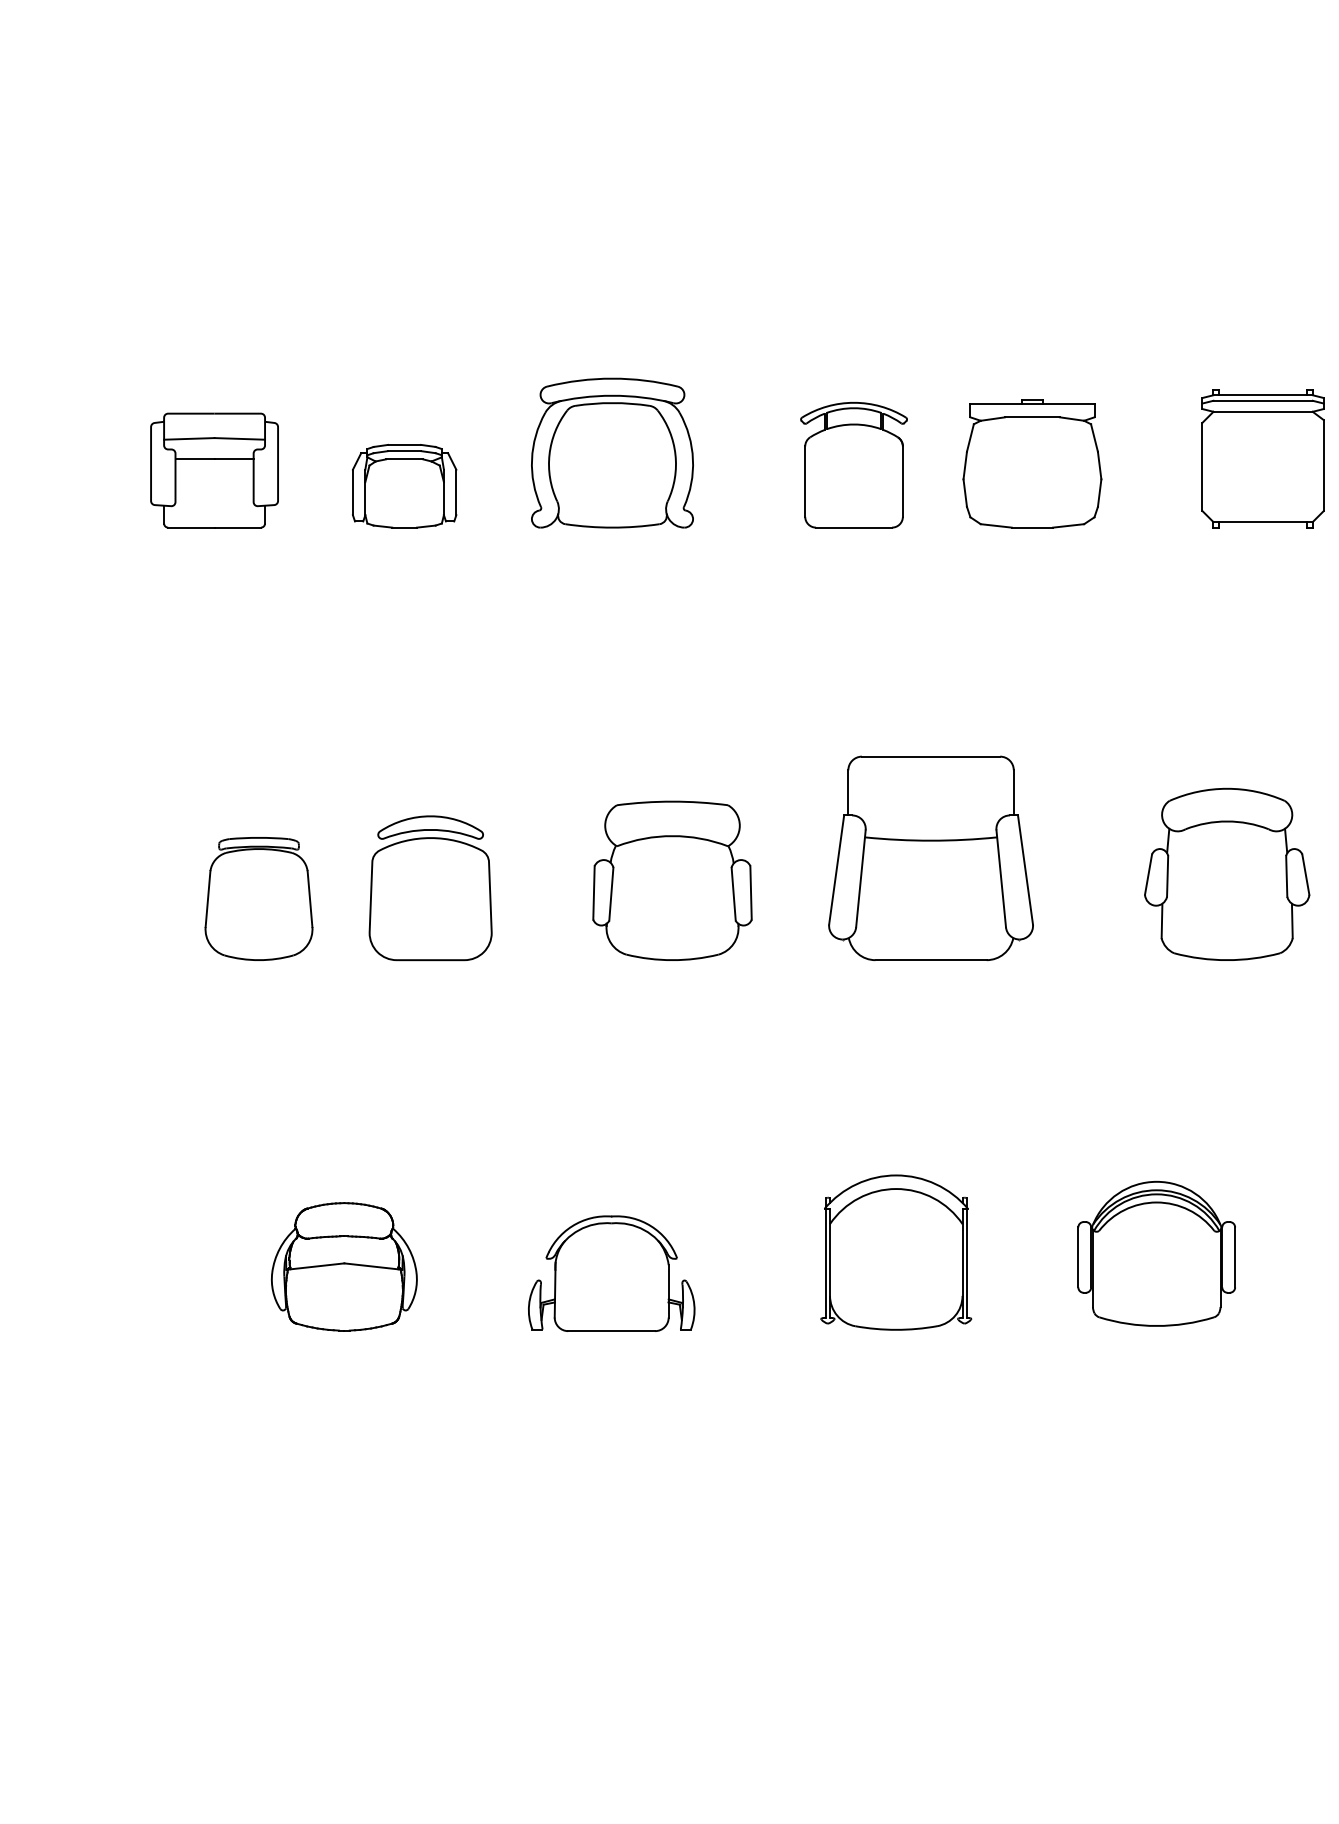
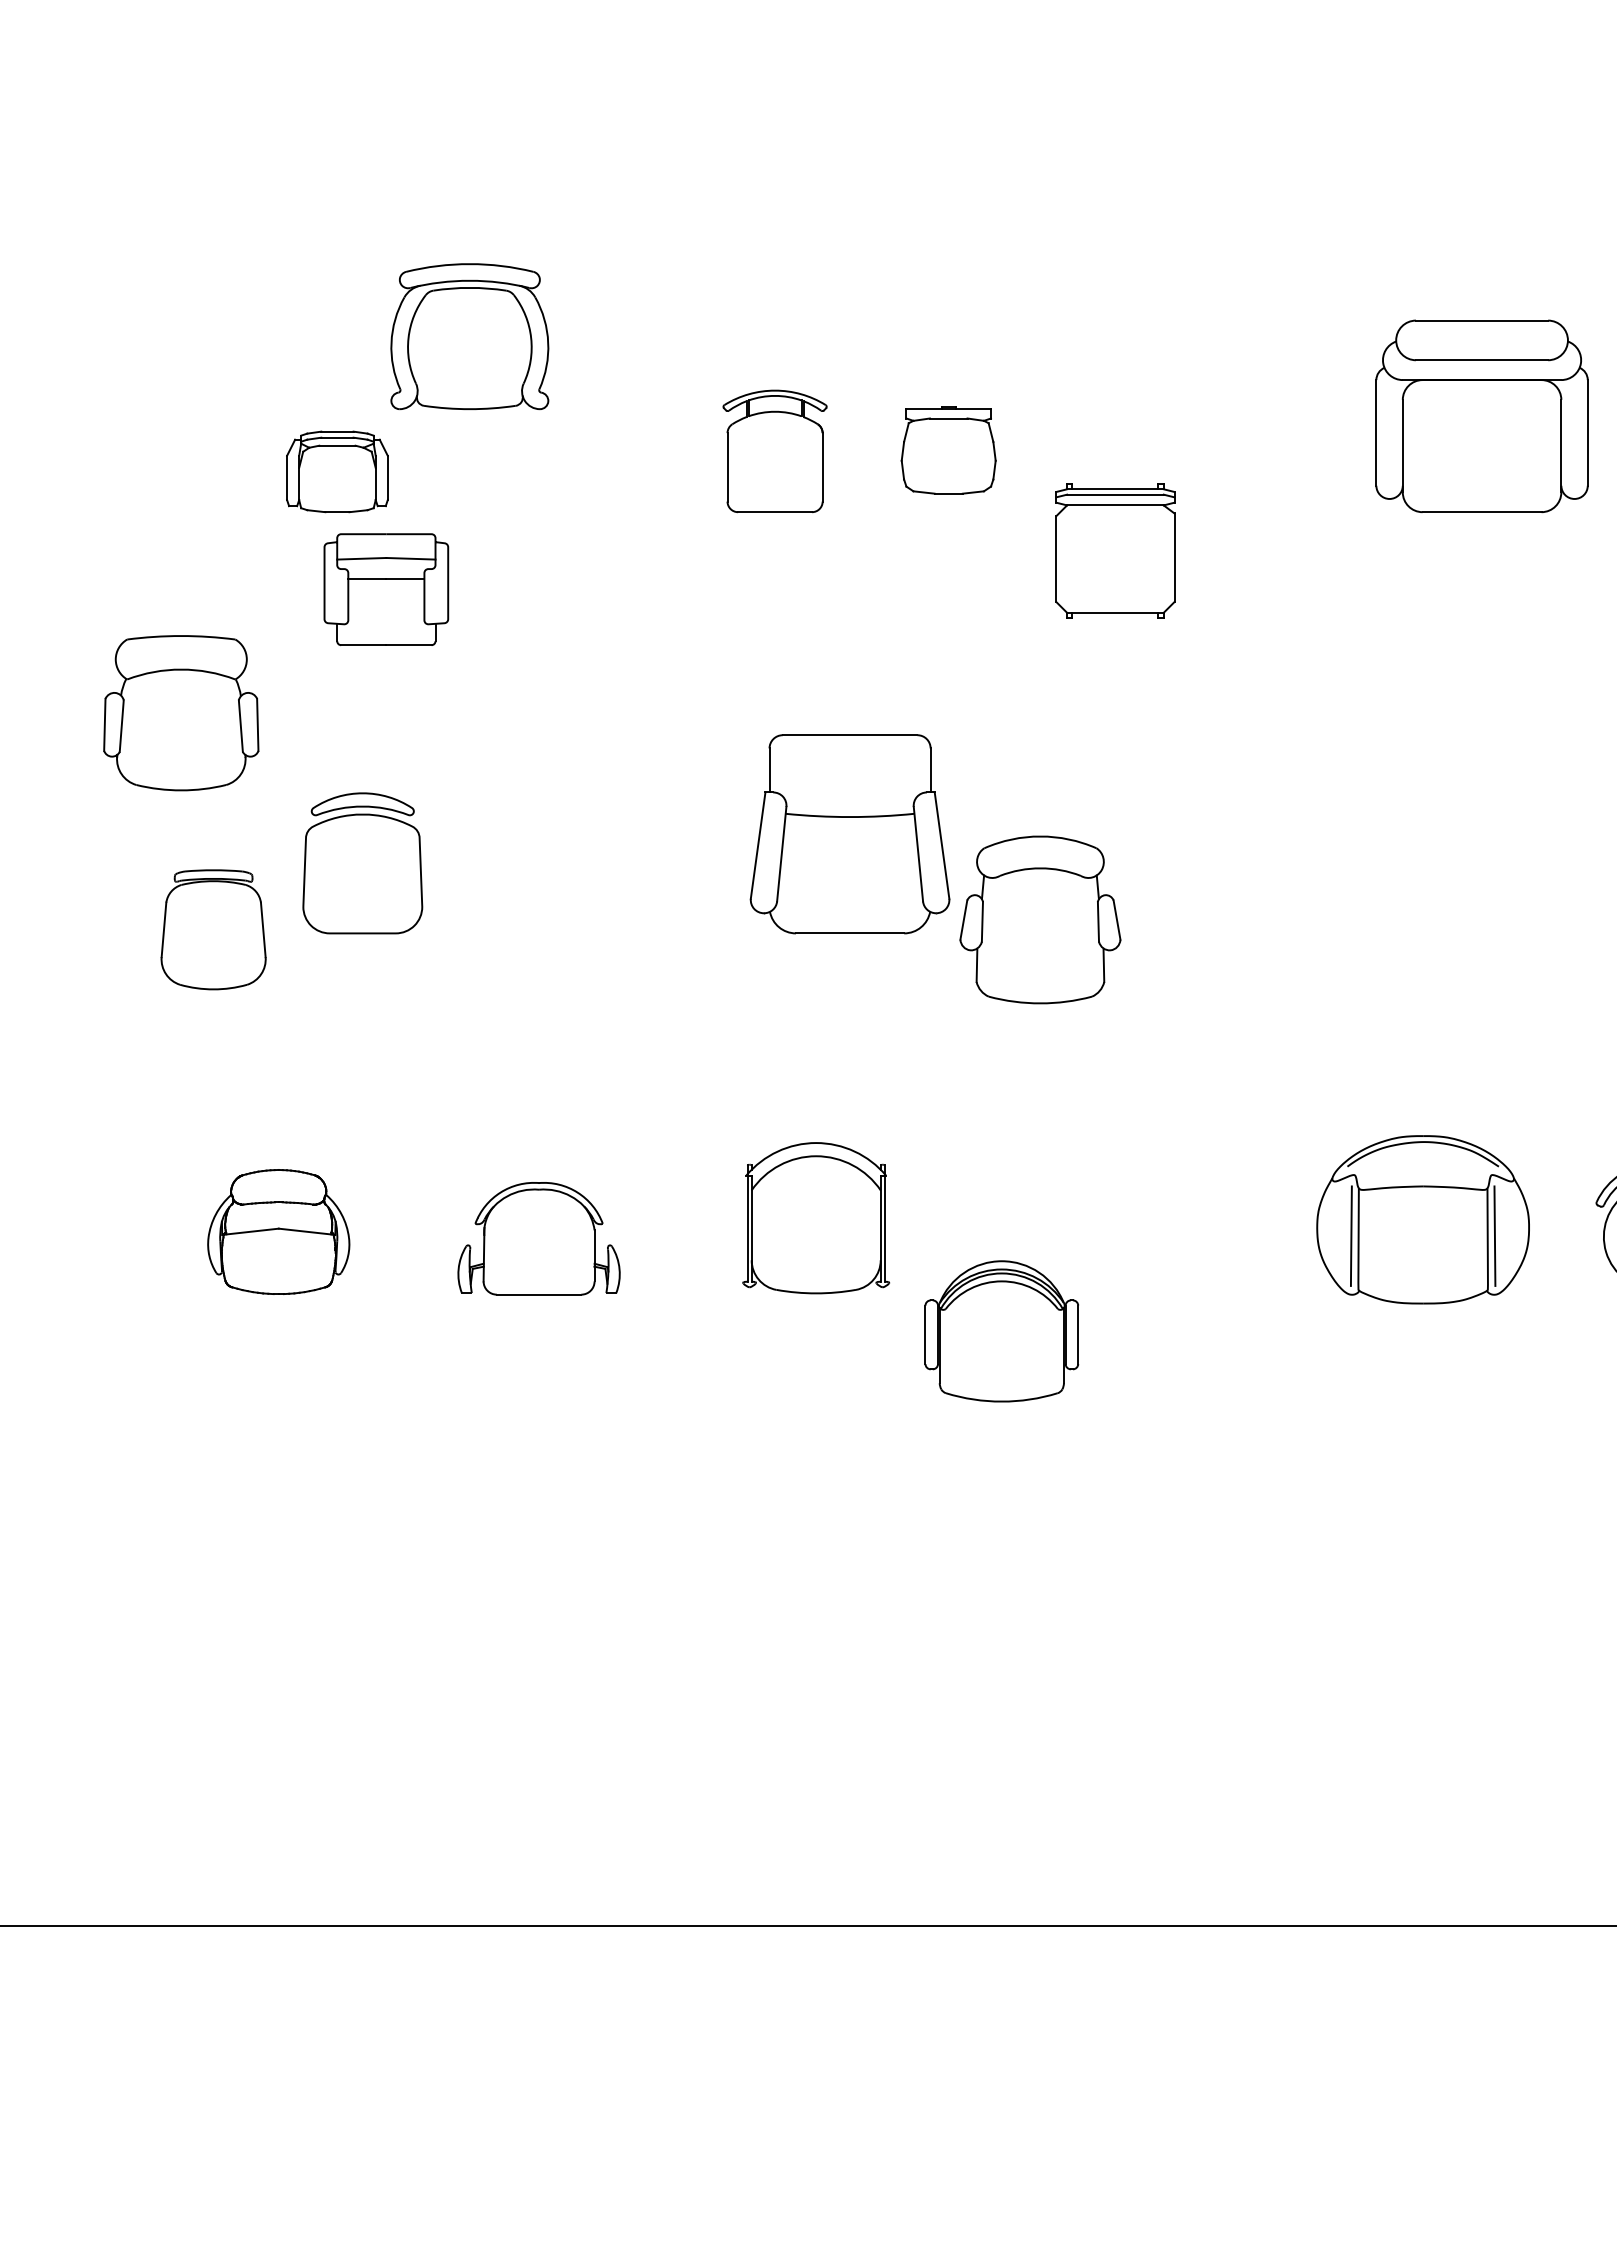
part: (612, 452) -> (469, 336), moved
part: (1263, 458) -> (1115, 550), moved
part: (1032, 464) -> (948, 450), size x0.7
part: (214, 470) -> (386, 589), moved
part: (1227, 874) -> (1040, 919), moved
part: (672, 881) -> (181, 713), moved
part: (258, 898) -> (213, 929), moved
part: (1156, 1253) -> (1001, 1331), moved

